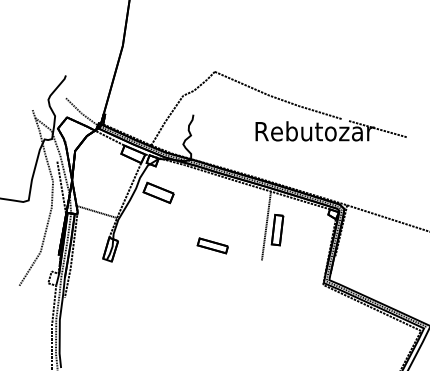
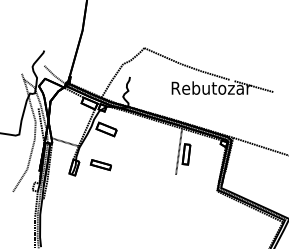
part: (212, 246) -> (100, 165), moved

